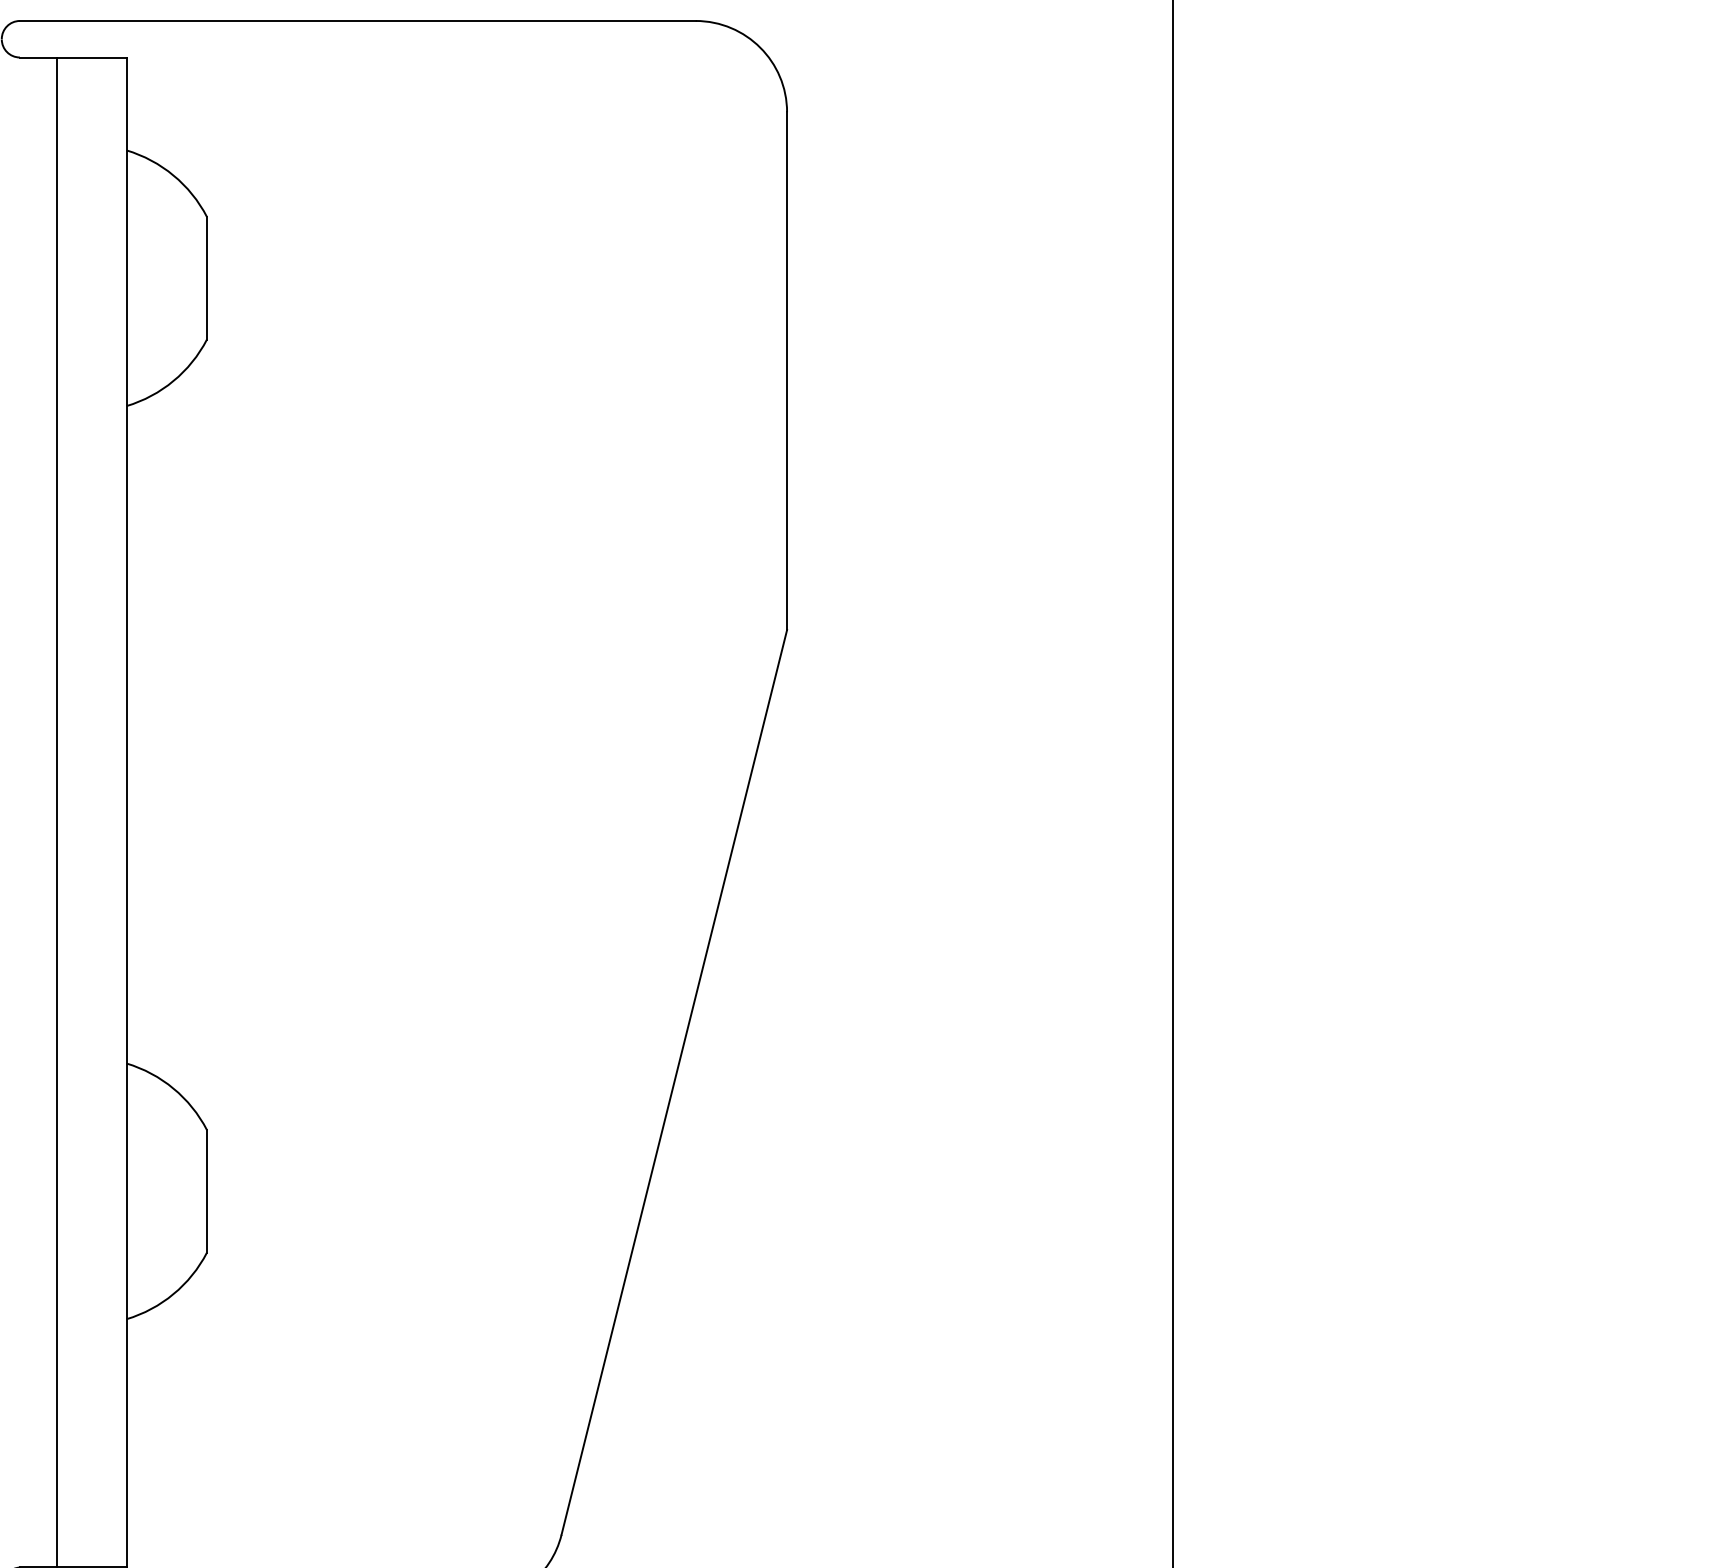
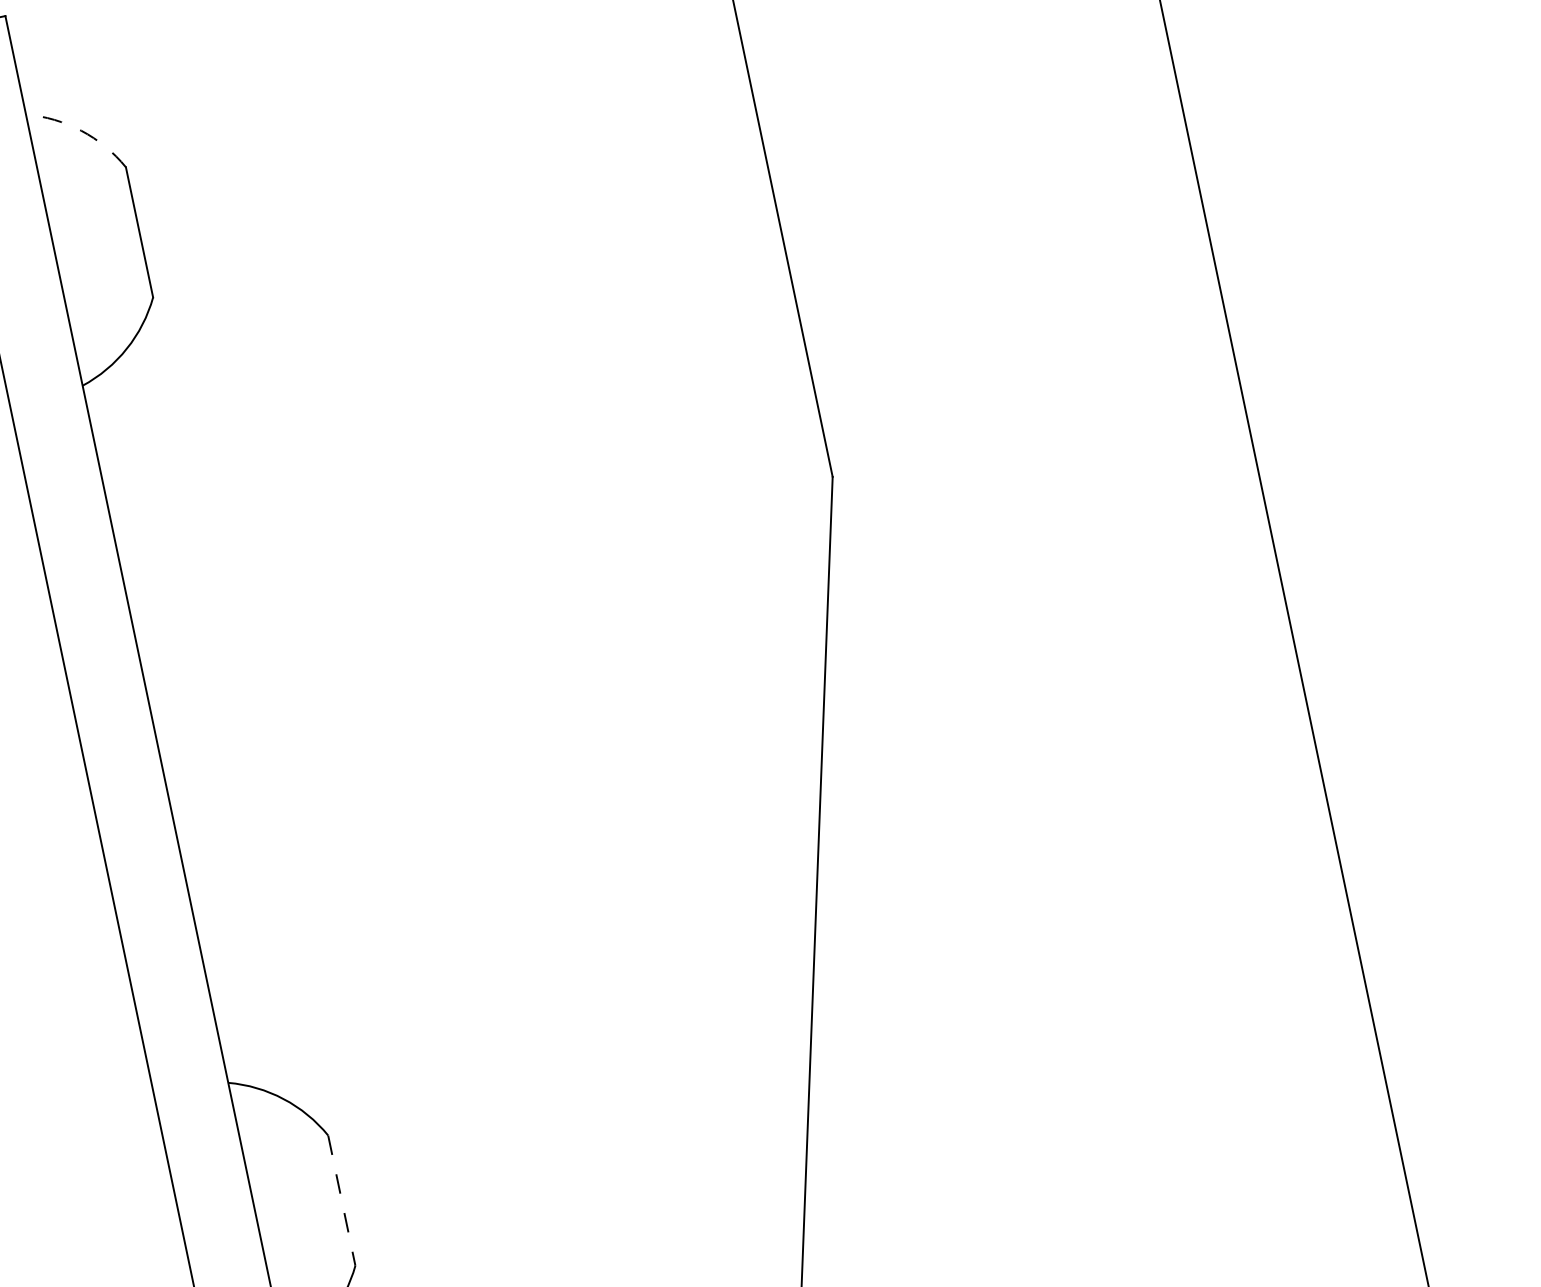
arc: (173, 175) -> (81, 130), solid -> dashed
line: (206, 1191) -> (341, 1200), solid -> dashed

